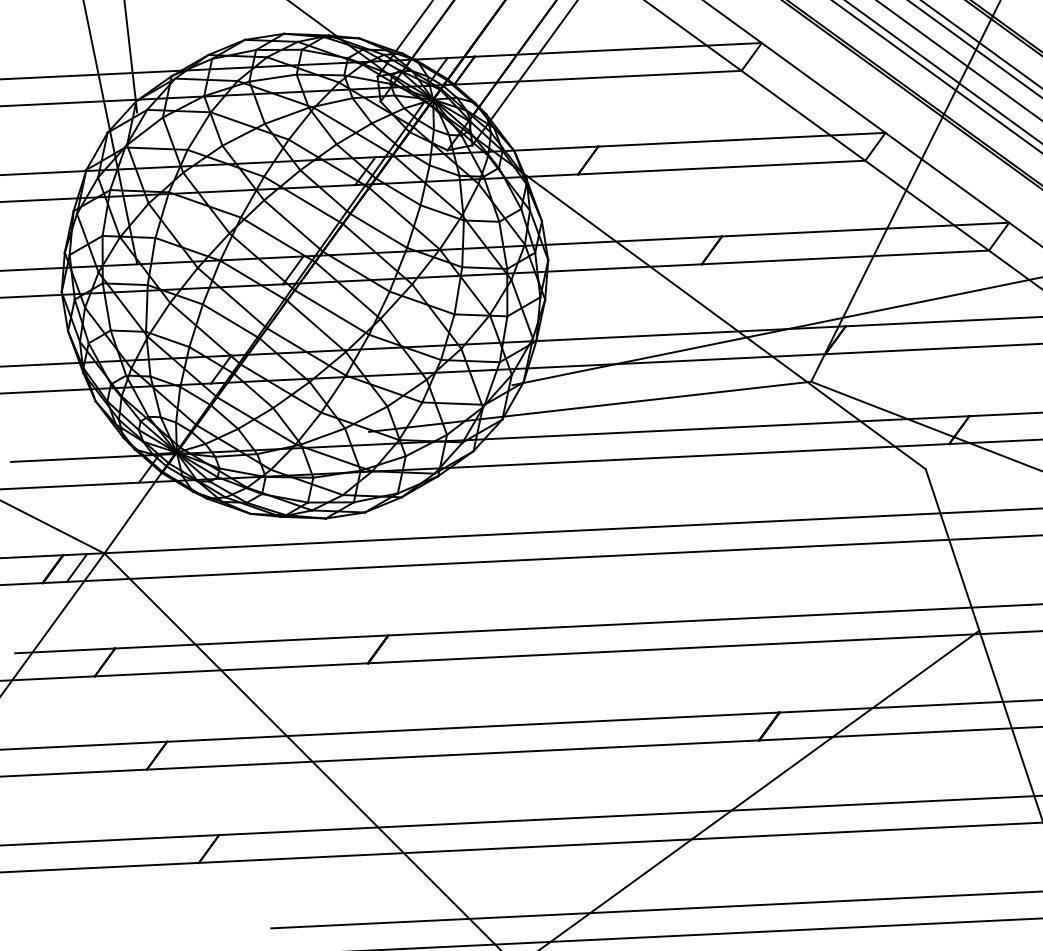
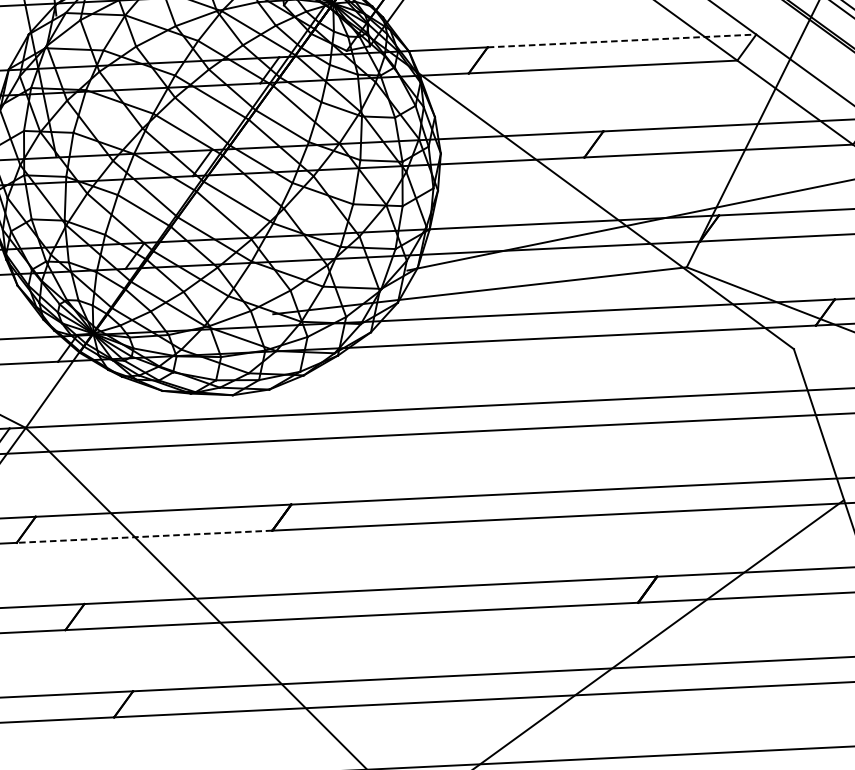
line: (741, 139) -> (621, 40), solid -> dashed
line: (231, 669) -> (144, 536), solid -> dashed

